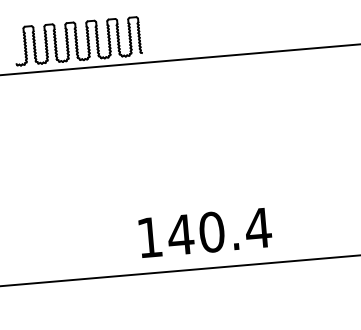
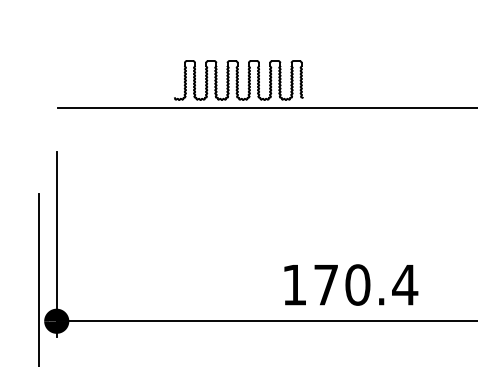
text: (181, 235) -> (326, 285), 140.4 -> 170.4

